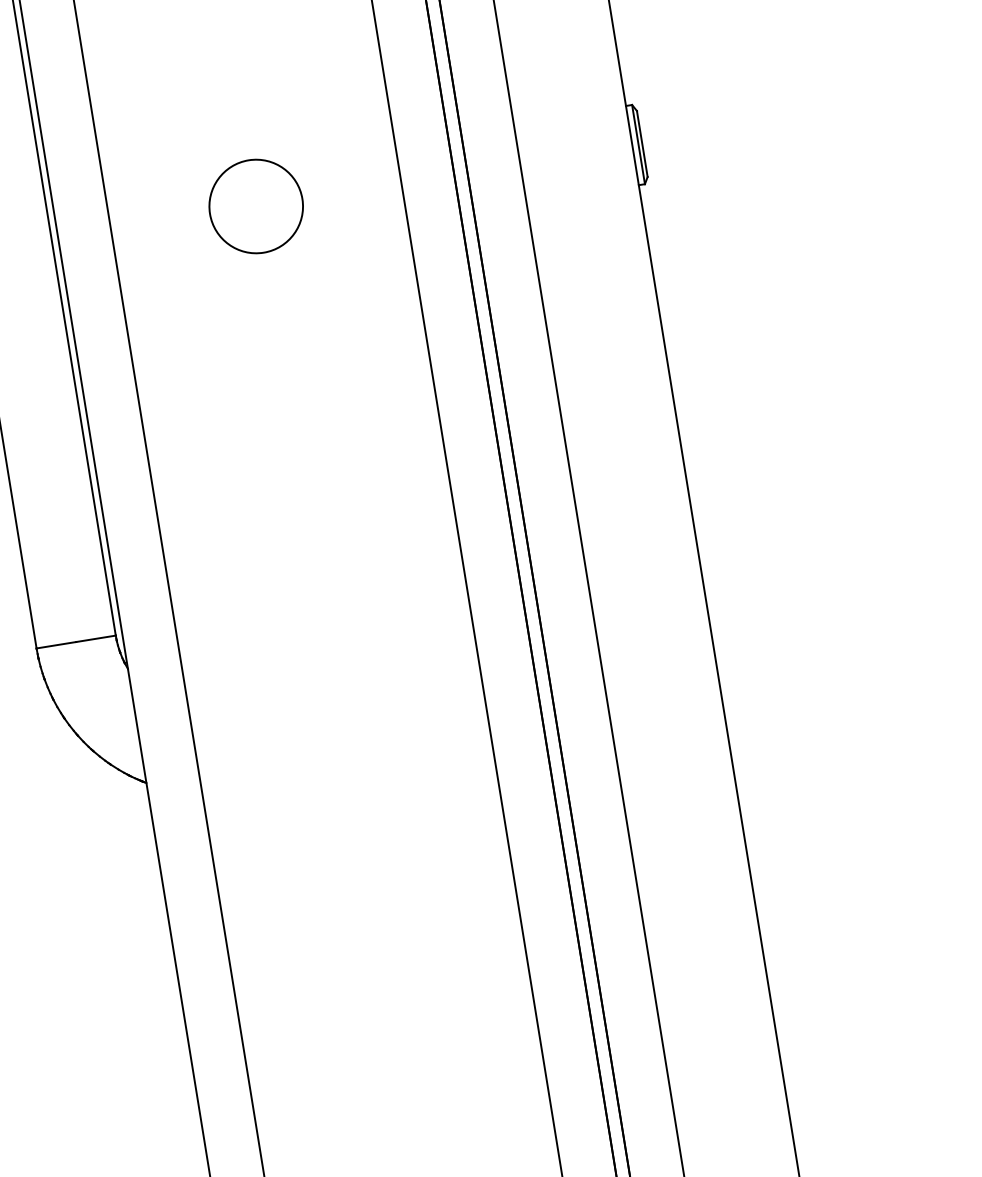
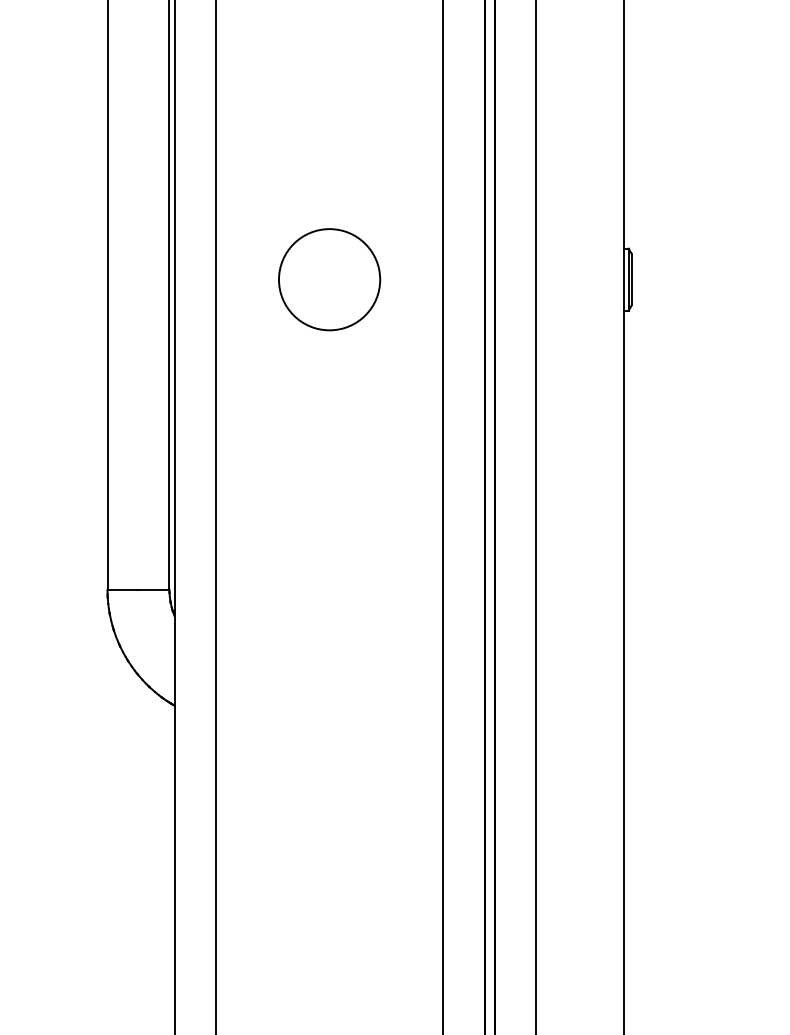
circle: (256, 206) -> (329, 279), size x1.4

